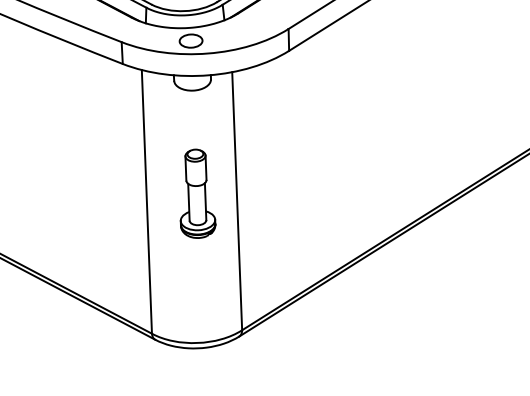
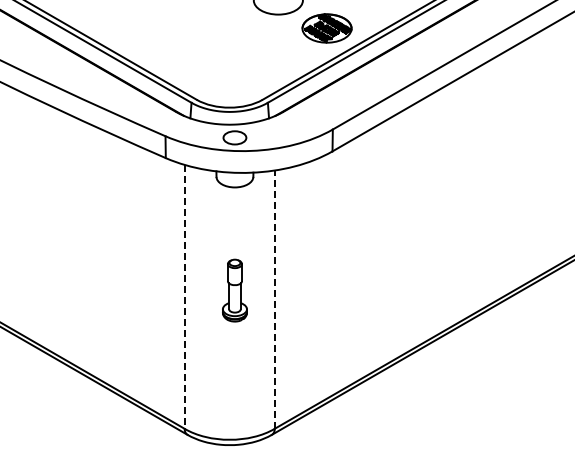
part: (196, 193) -> (234, 290), size x0.7
line: (146, 201) -> (184, 296), solid -> dashed
line: (236, 201) -> (274, 299), solid -> dashed

